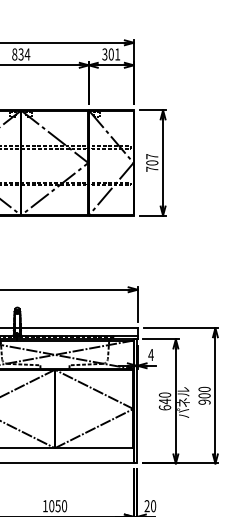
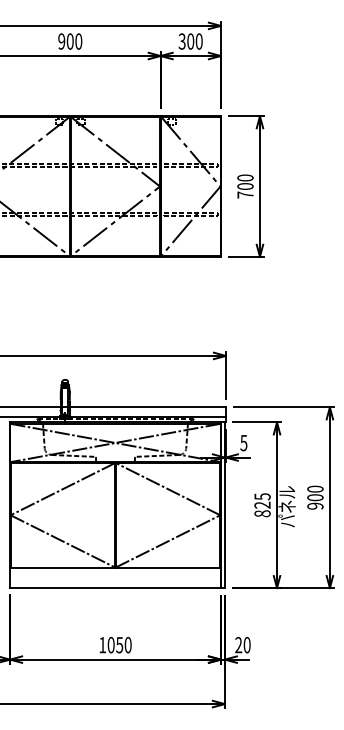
text: (21, 54) -> (70, 41), 834 -> 900
text: (117, 54) -> (198, 41), 301 -> 300
text: (152, 156) -> (245, 177), 707 -> 700
text: (150, 355) -> (243, 443), 4 -> 5
text: (164, 401) -> (262, 505), 640 -> 825

